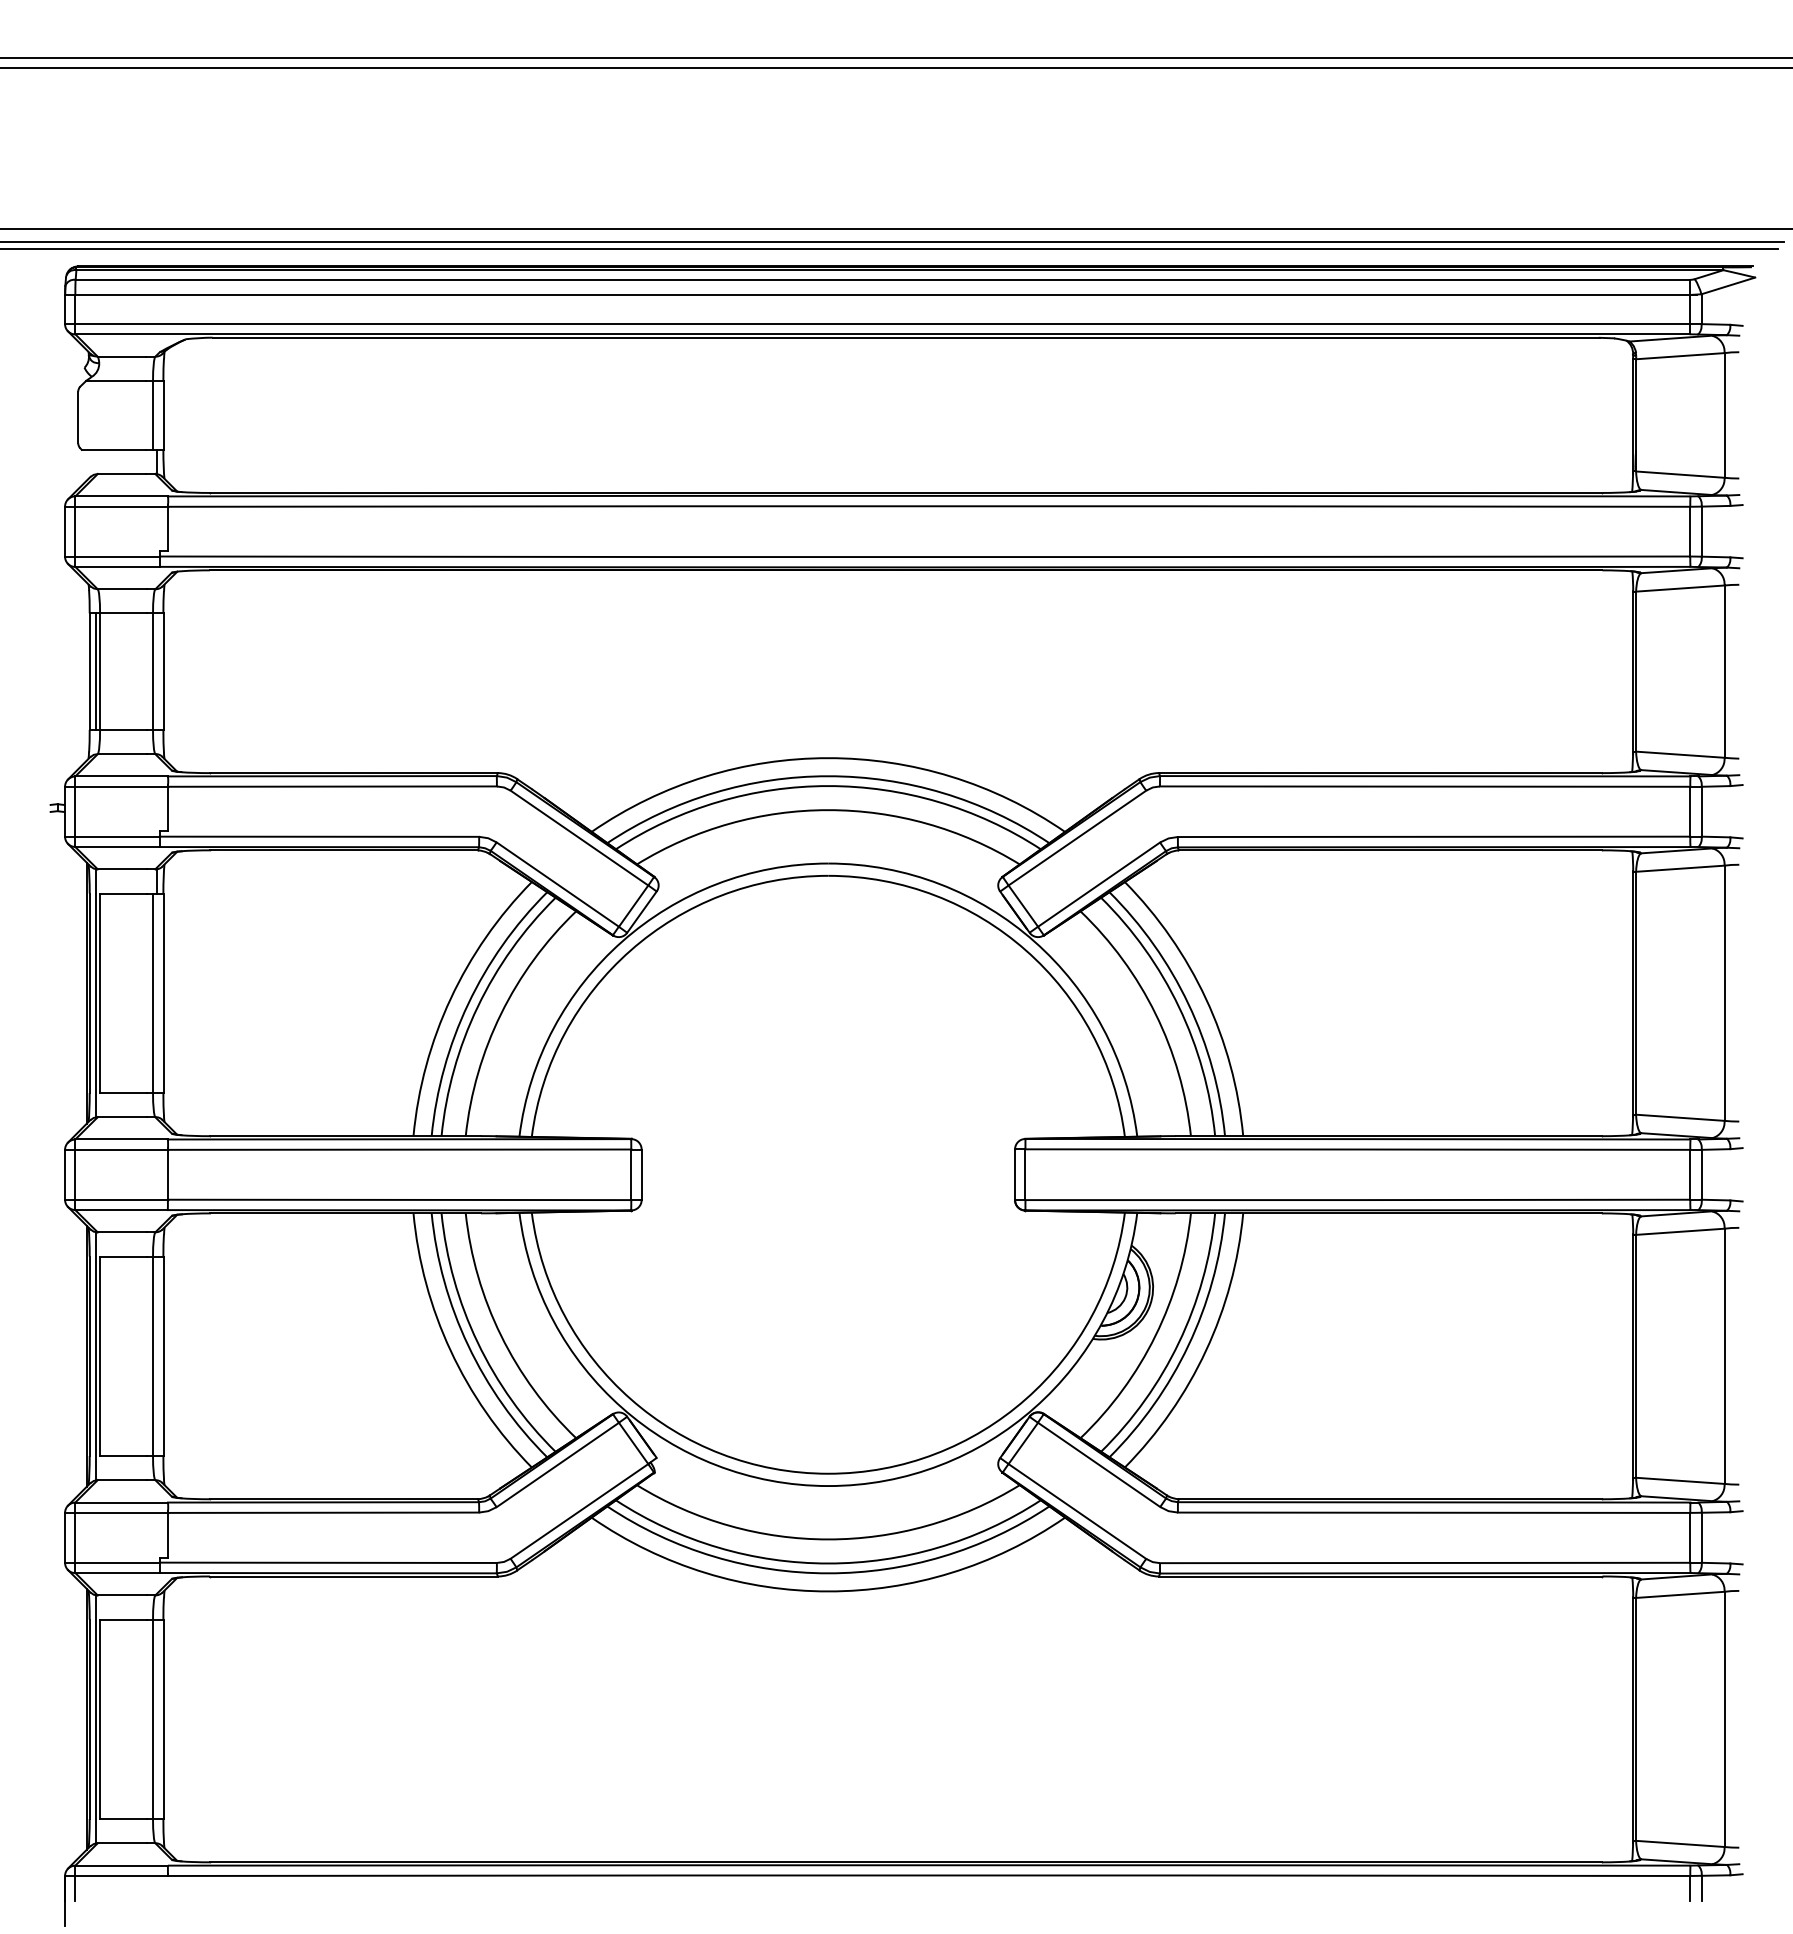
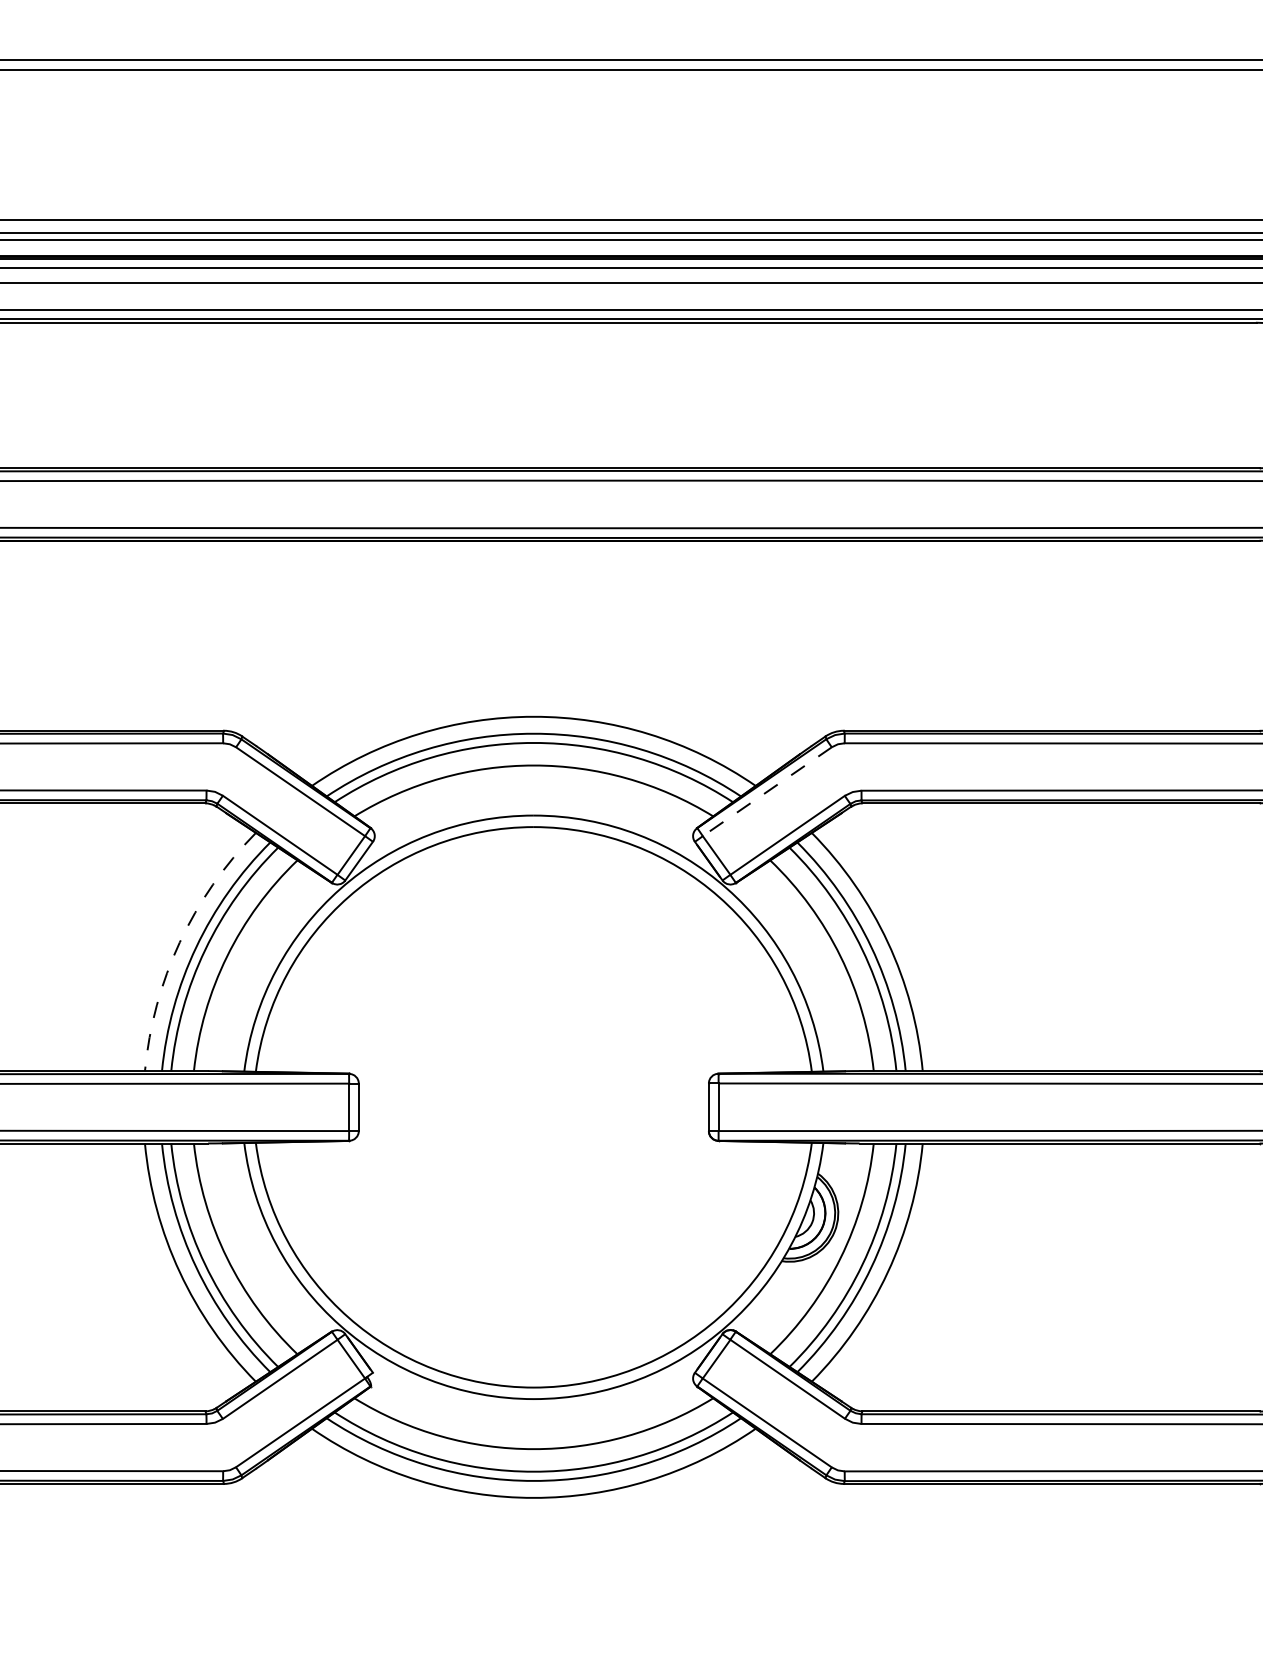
line: (1077, 838) -> (767, 792), solid -> dashed
arc: (450, 998) -> (179, 942), solid -> dashed

